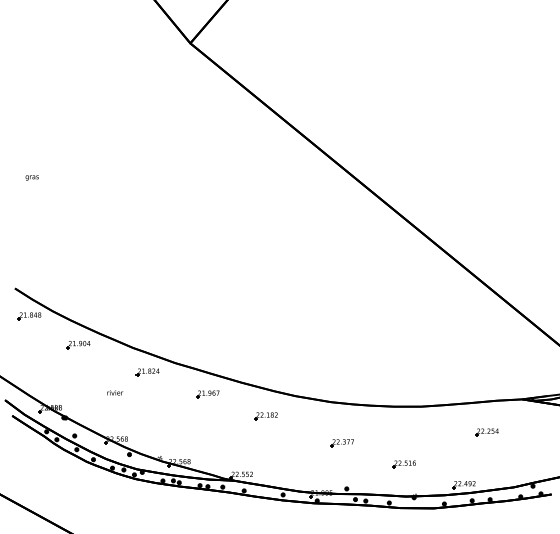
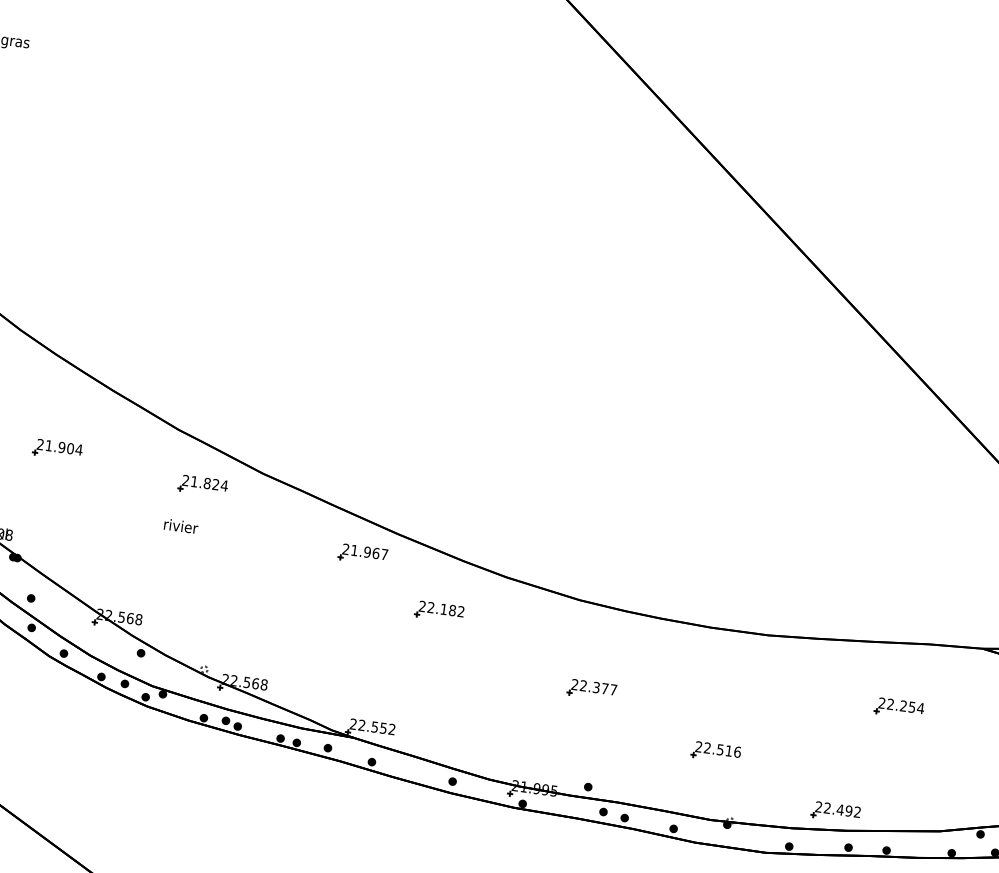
part: (78, 345) -> (57, 451), moved
text: (115, 392) -> (181, 525), moved
part: (207, 394) -> (362, 554), moved

